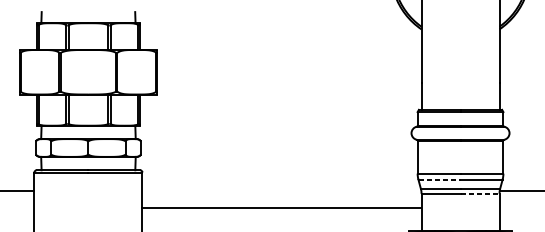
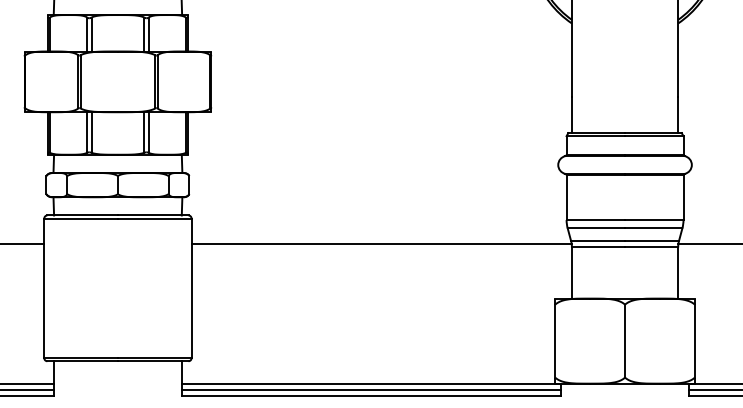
line: (439, 179) -> (596, 228), dashed -> solid
line: (479, 193) -> (651, 247), dashed -> solid
line: (281, 207) -> (381, 243), moved

